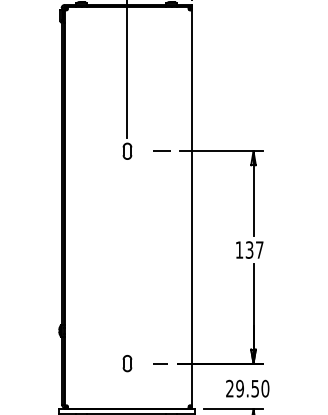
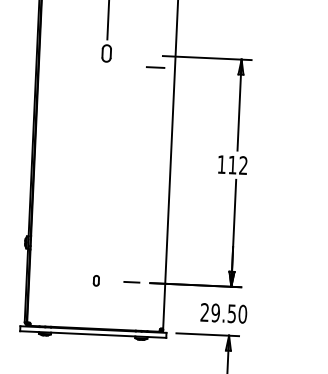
line: (161, 150) -> (155, 66), moved
text: (254, 249) -> (237, 164), 137 -> 112
part: (127, 363) -> (96, 280), size x0.6

